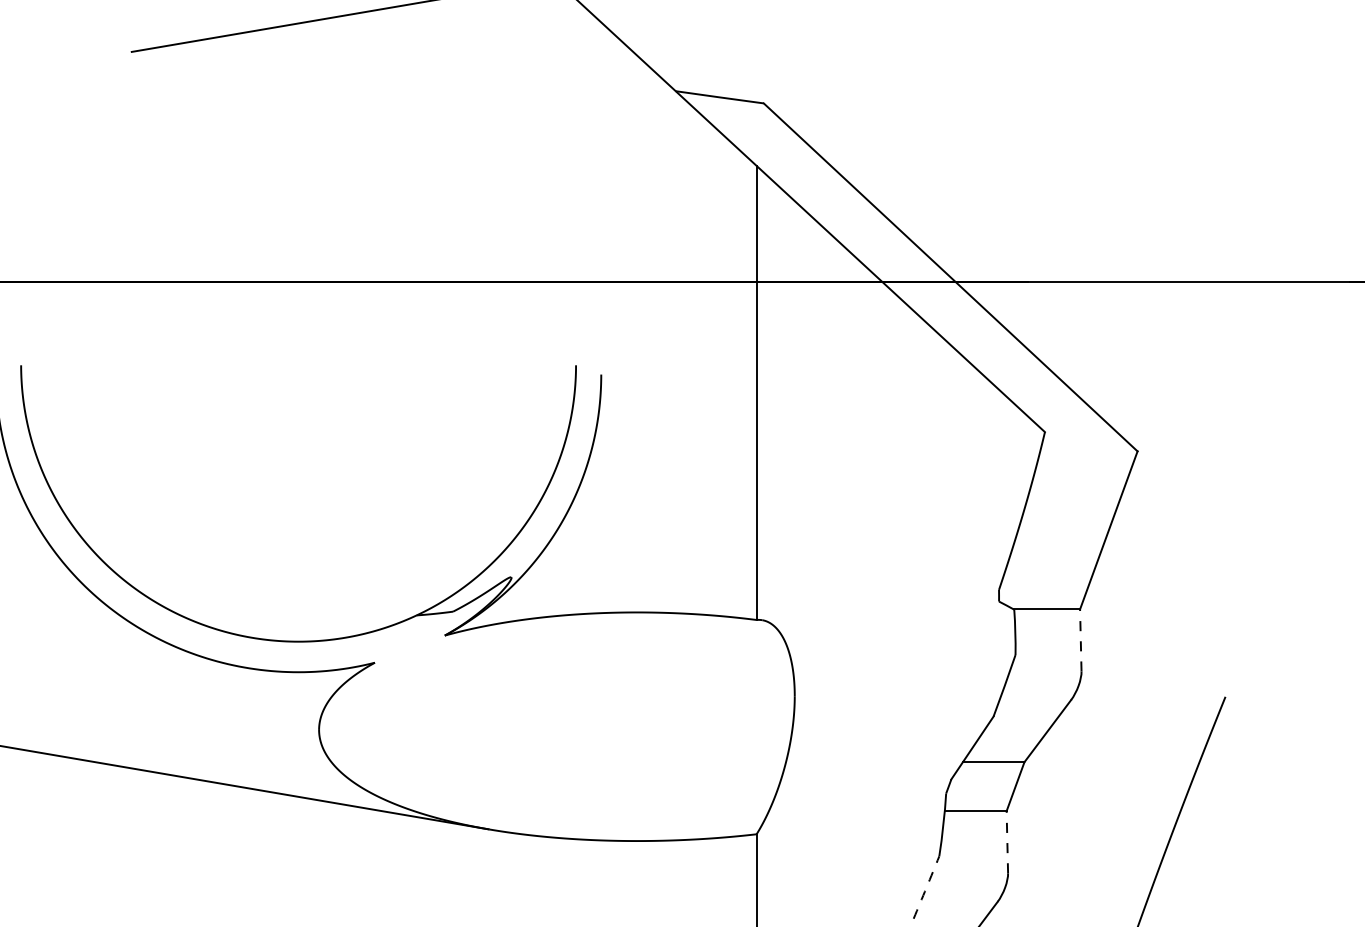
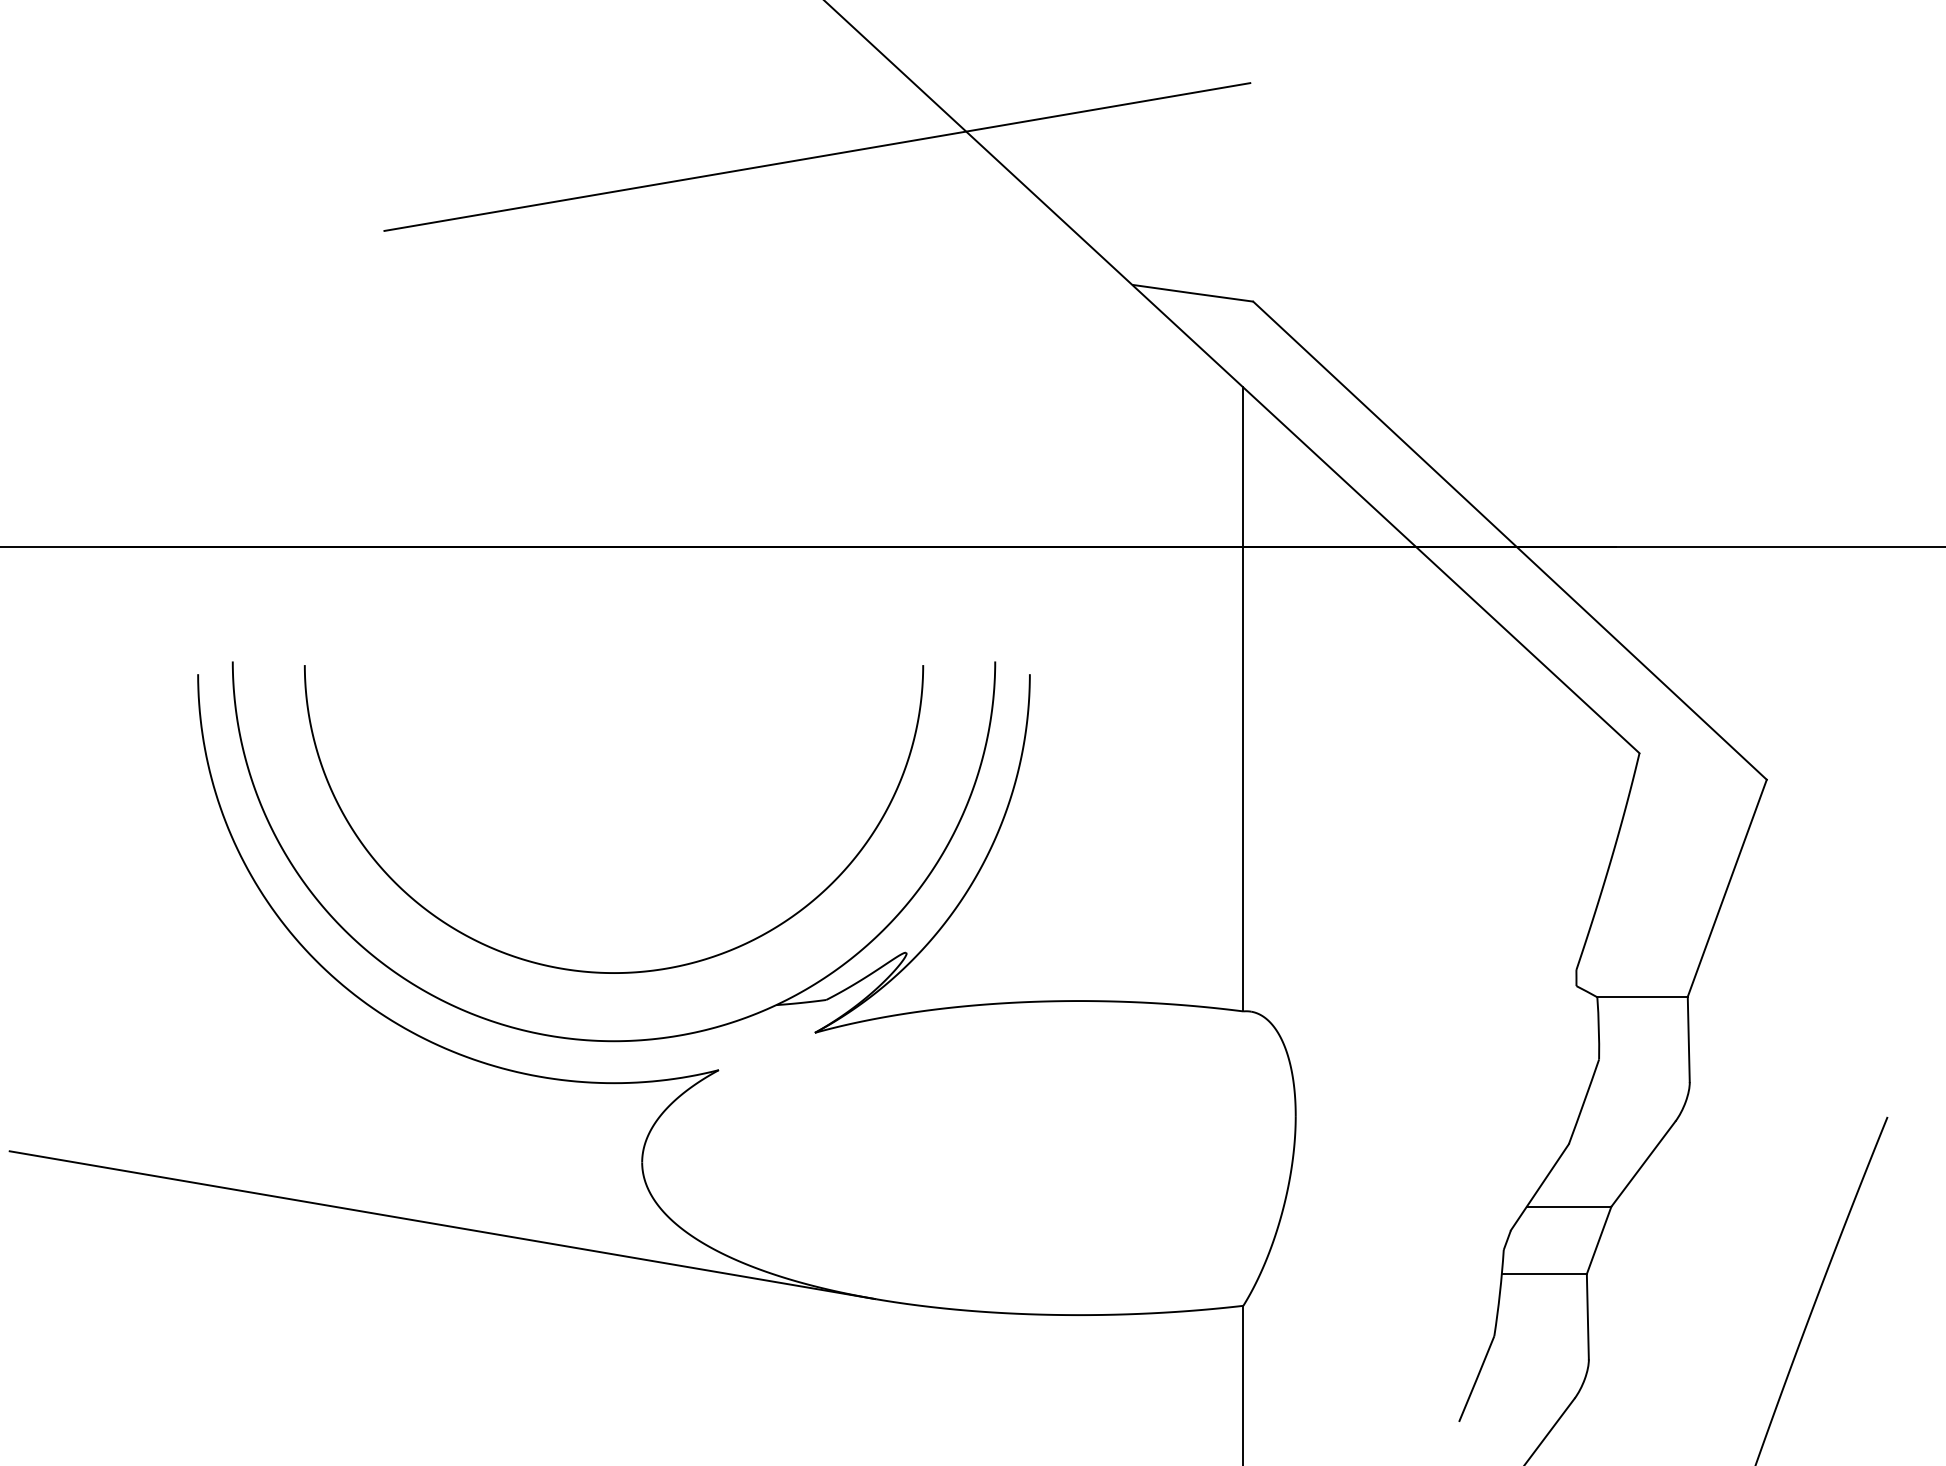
curve: (307, 590) -> (626, 971), added
line: (1080, 640) -> (1688, 1039), dashed -> solid
line: (1007, 842) -> (1587, 1316), dashed -> solid
arc: (926, 887) -> (1476, 1379), dashed -> solid

